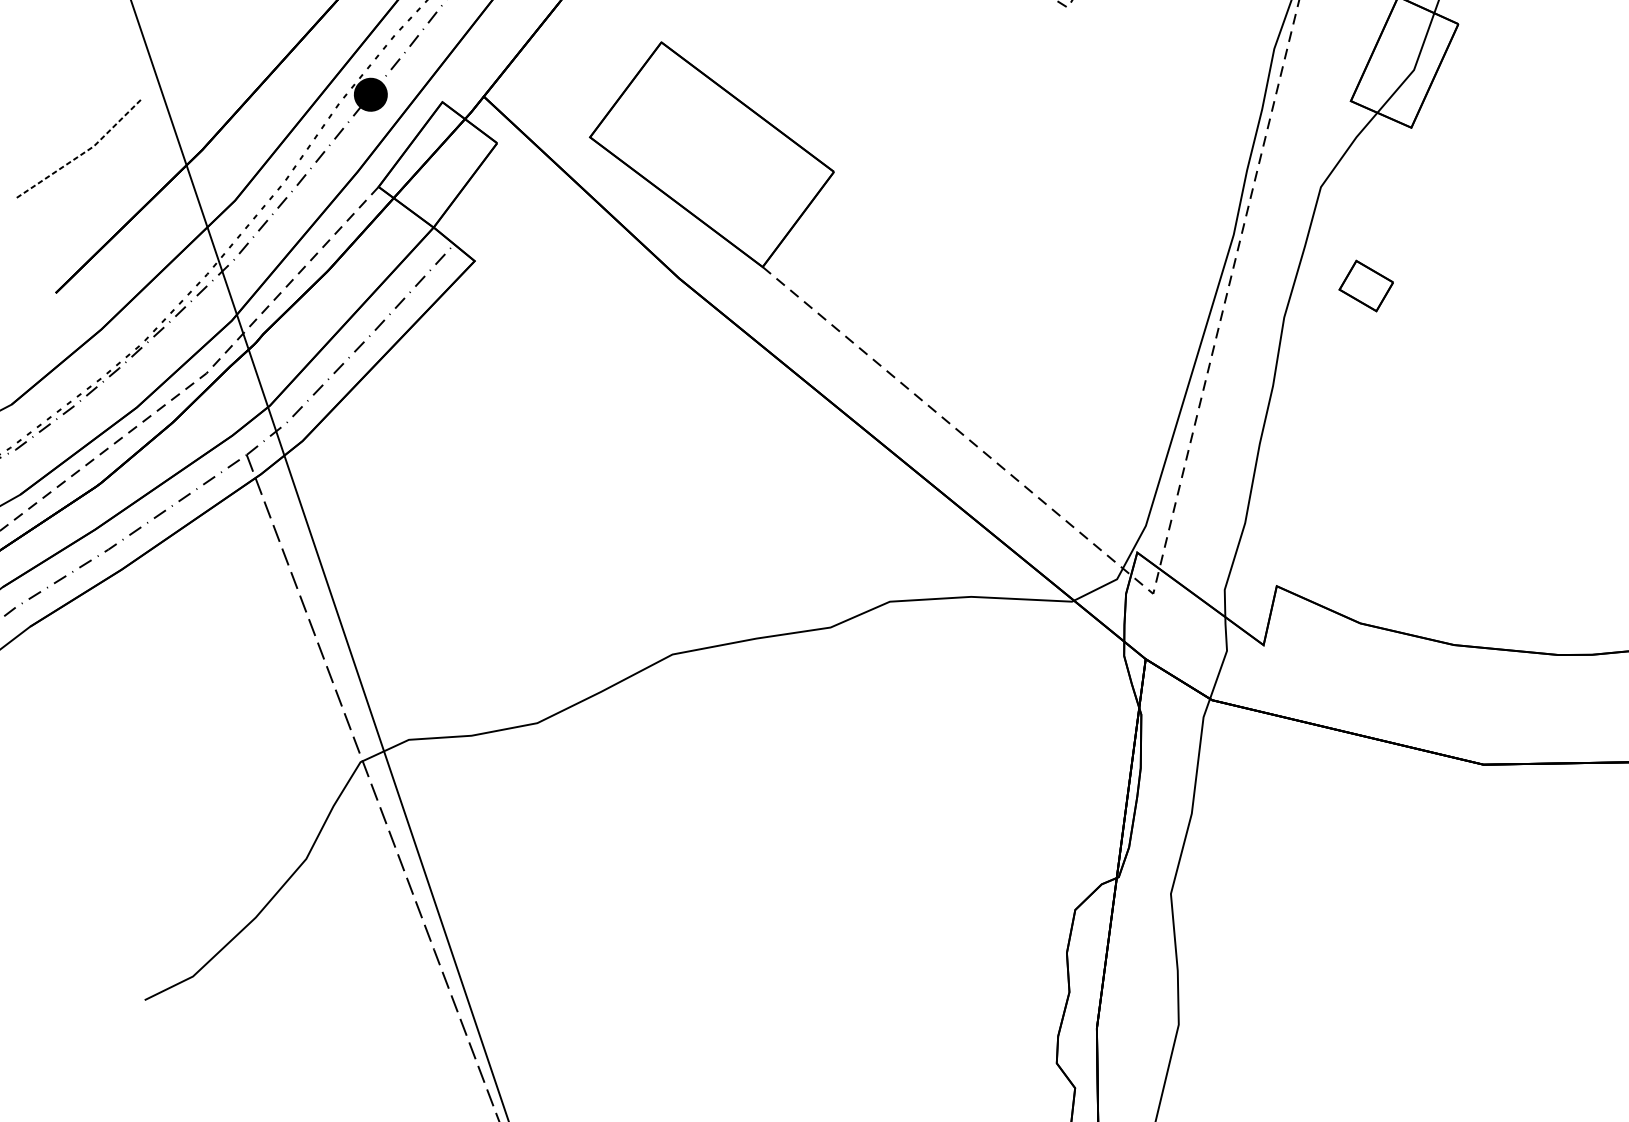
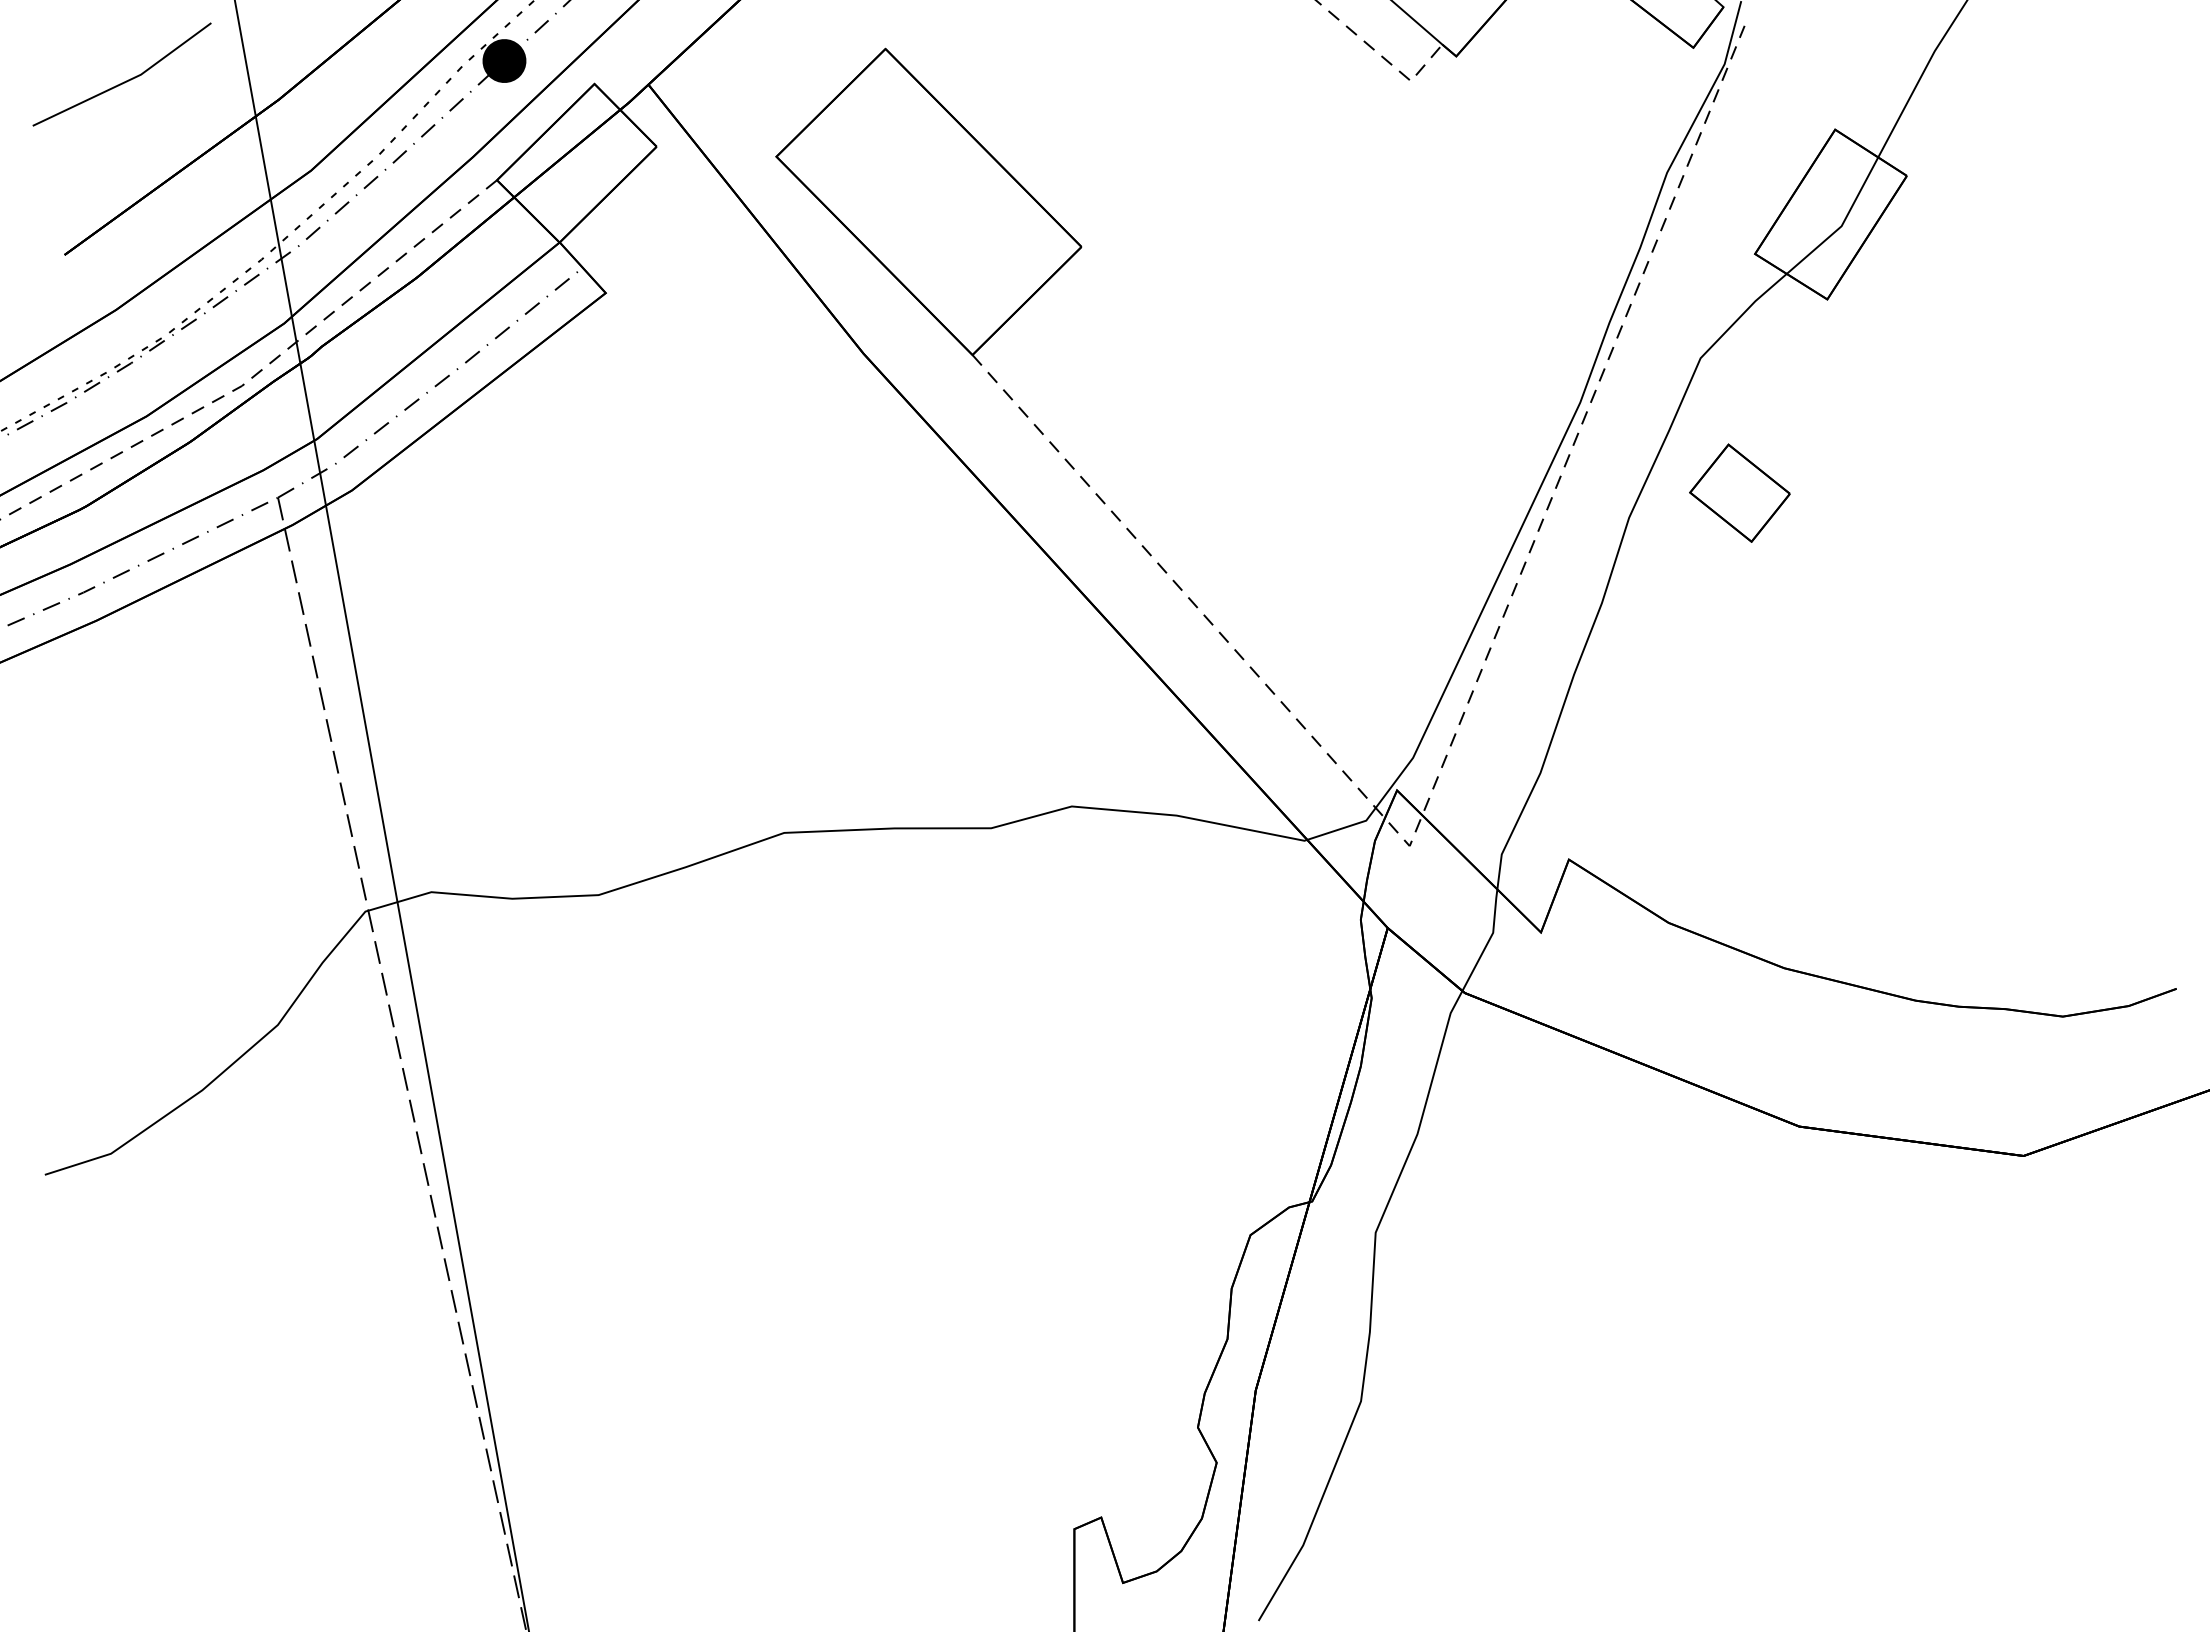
line: (84, 153) -> (127, 81), dashed -> solid
part: (1365, 285) -> (1739, 492), size x1.43

